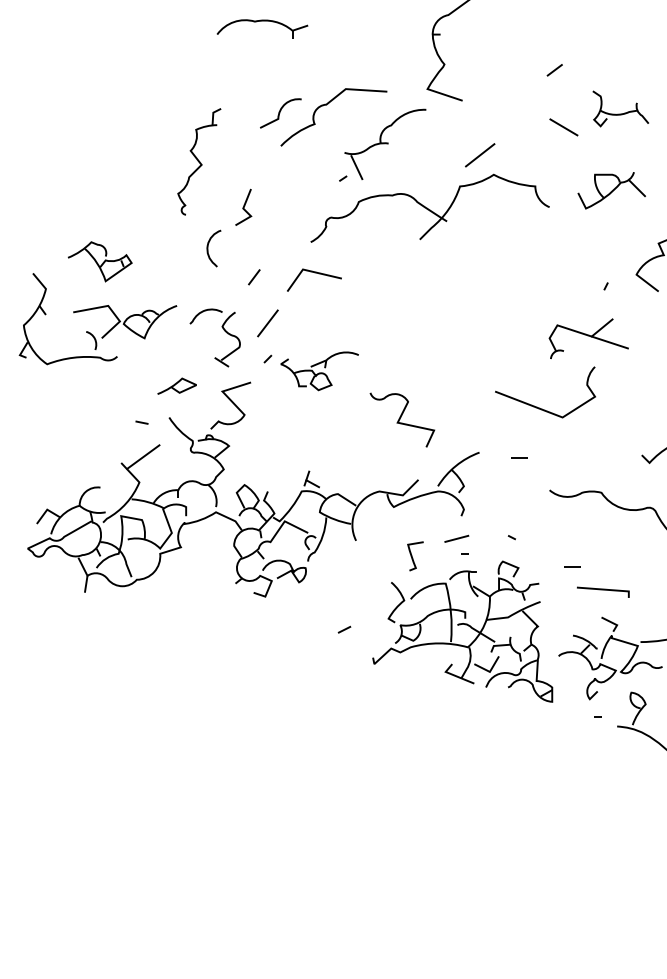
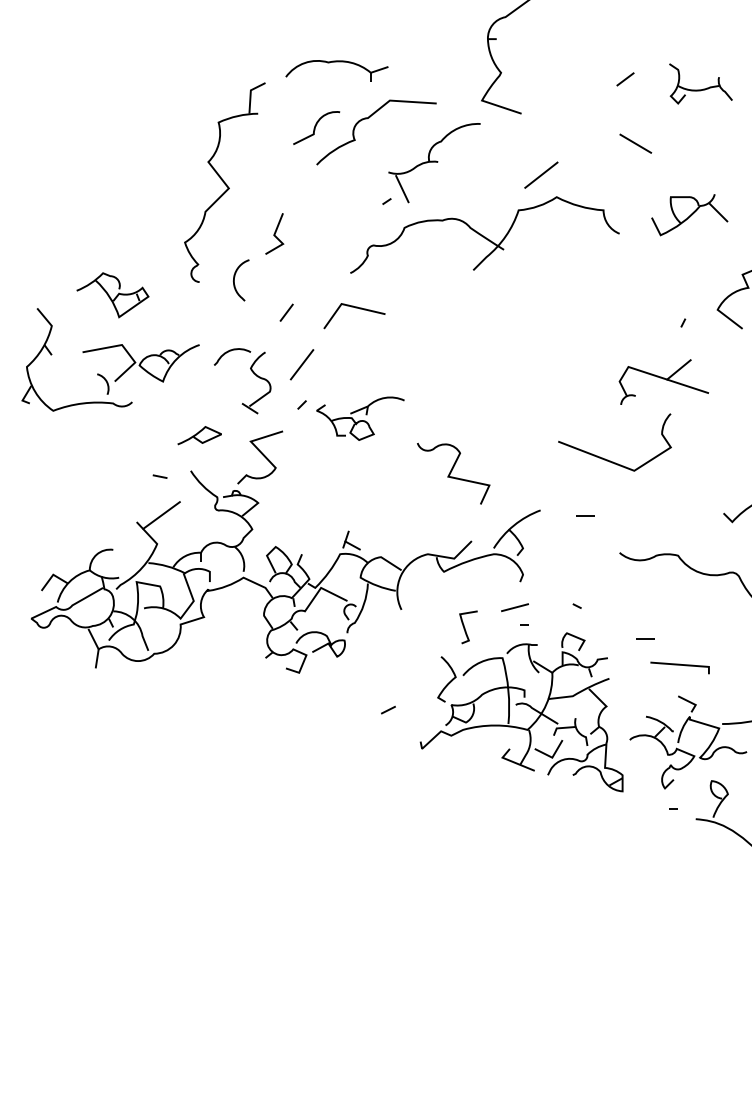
part: (262, 21) -> (336, 62), moved
part: (620, 108) -> (700, 83), moved
part: (199, 161) -> (224, 182), size x1.67

